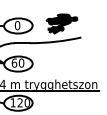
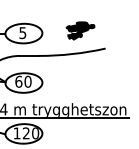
part: (61, 23) -> (80, 30), size x0.7
text: (17, 25) -> (22, 33), 0 -> 5

